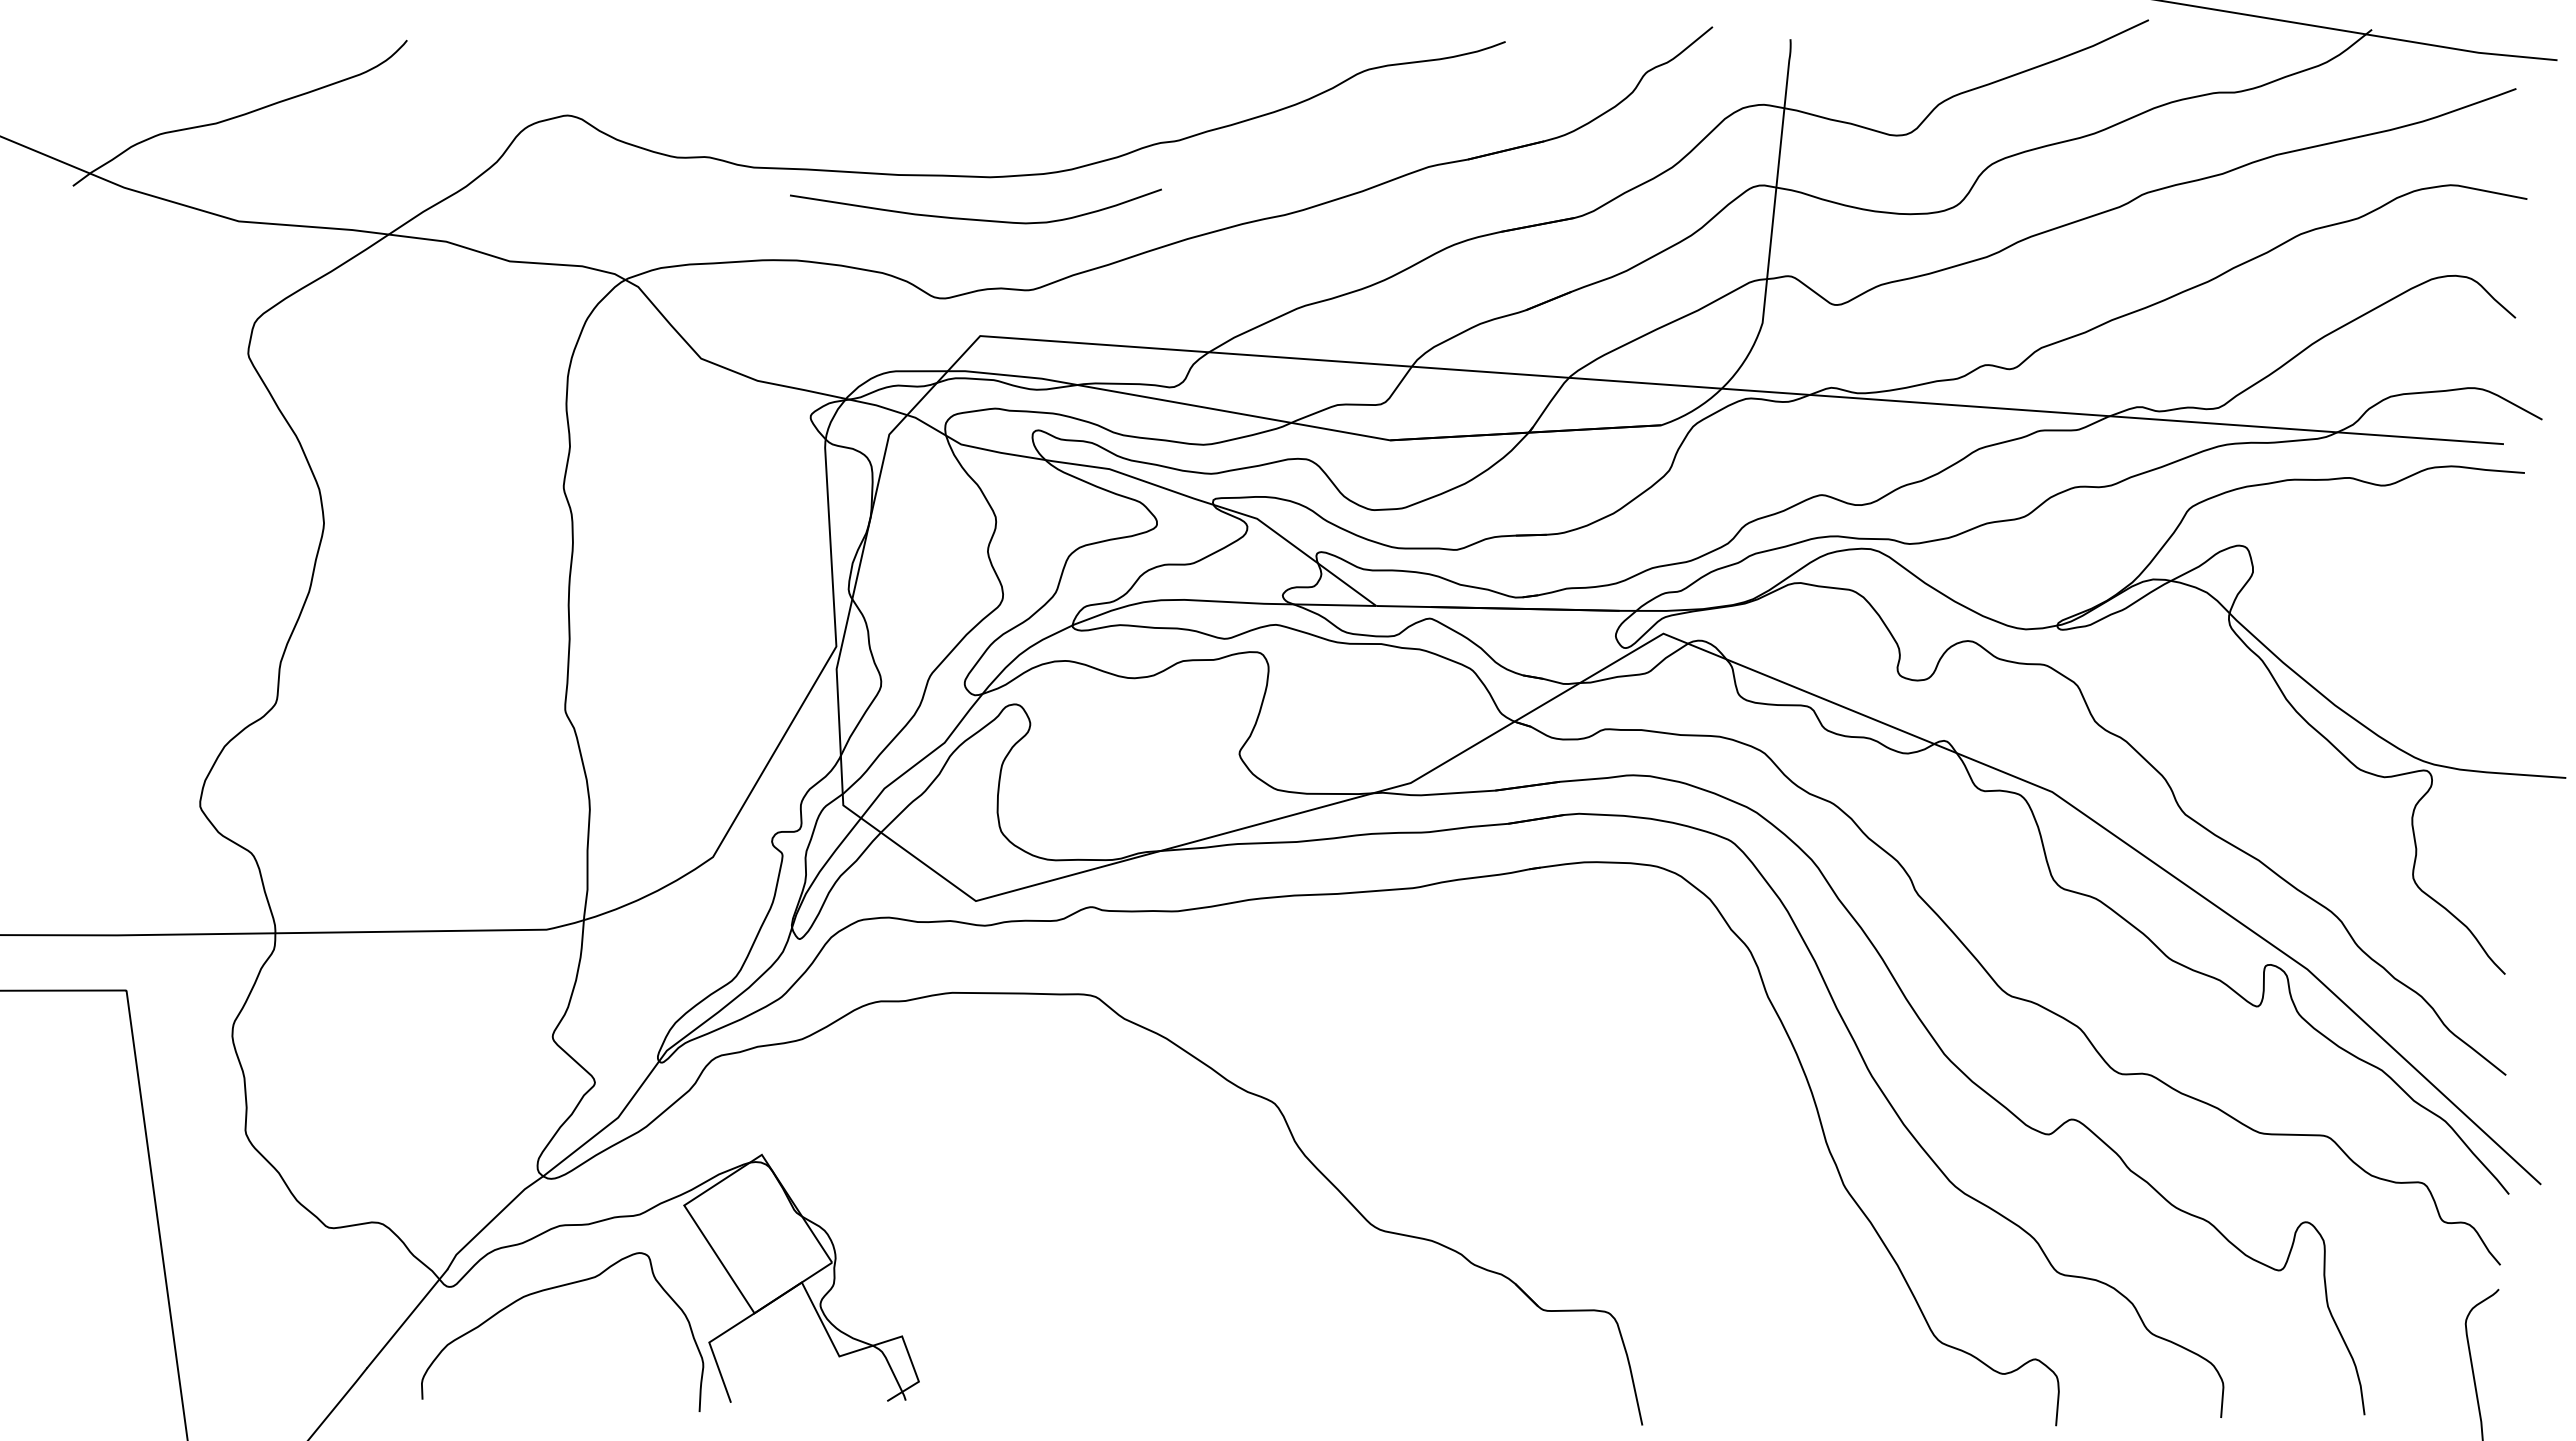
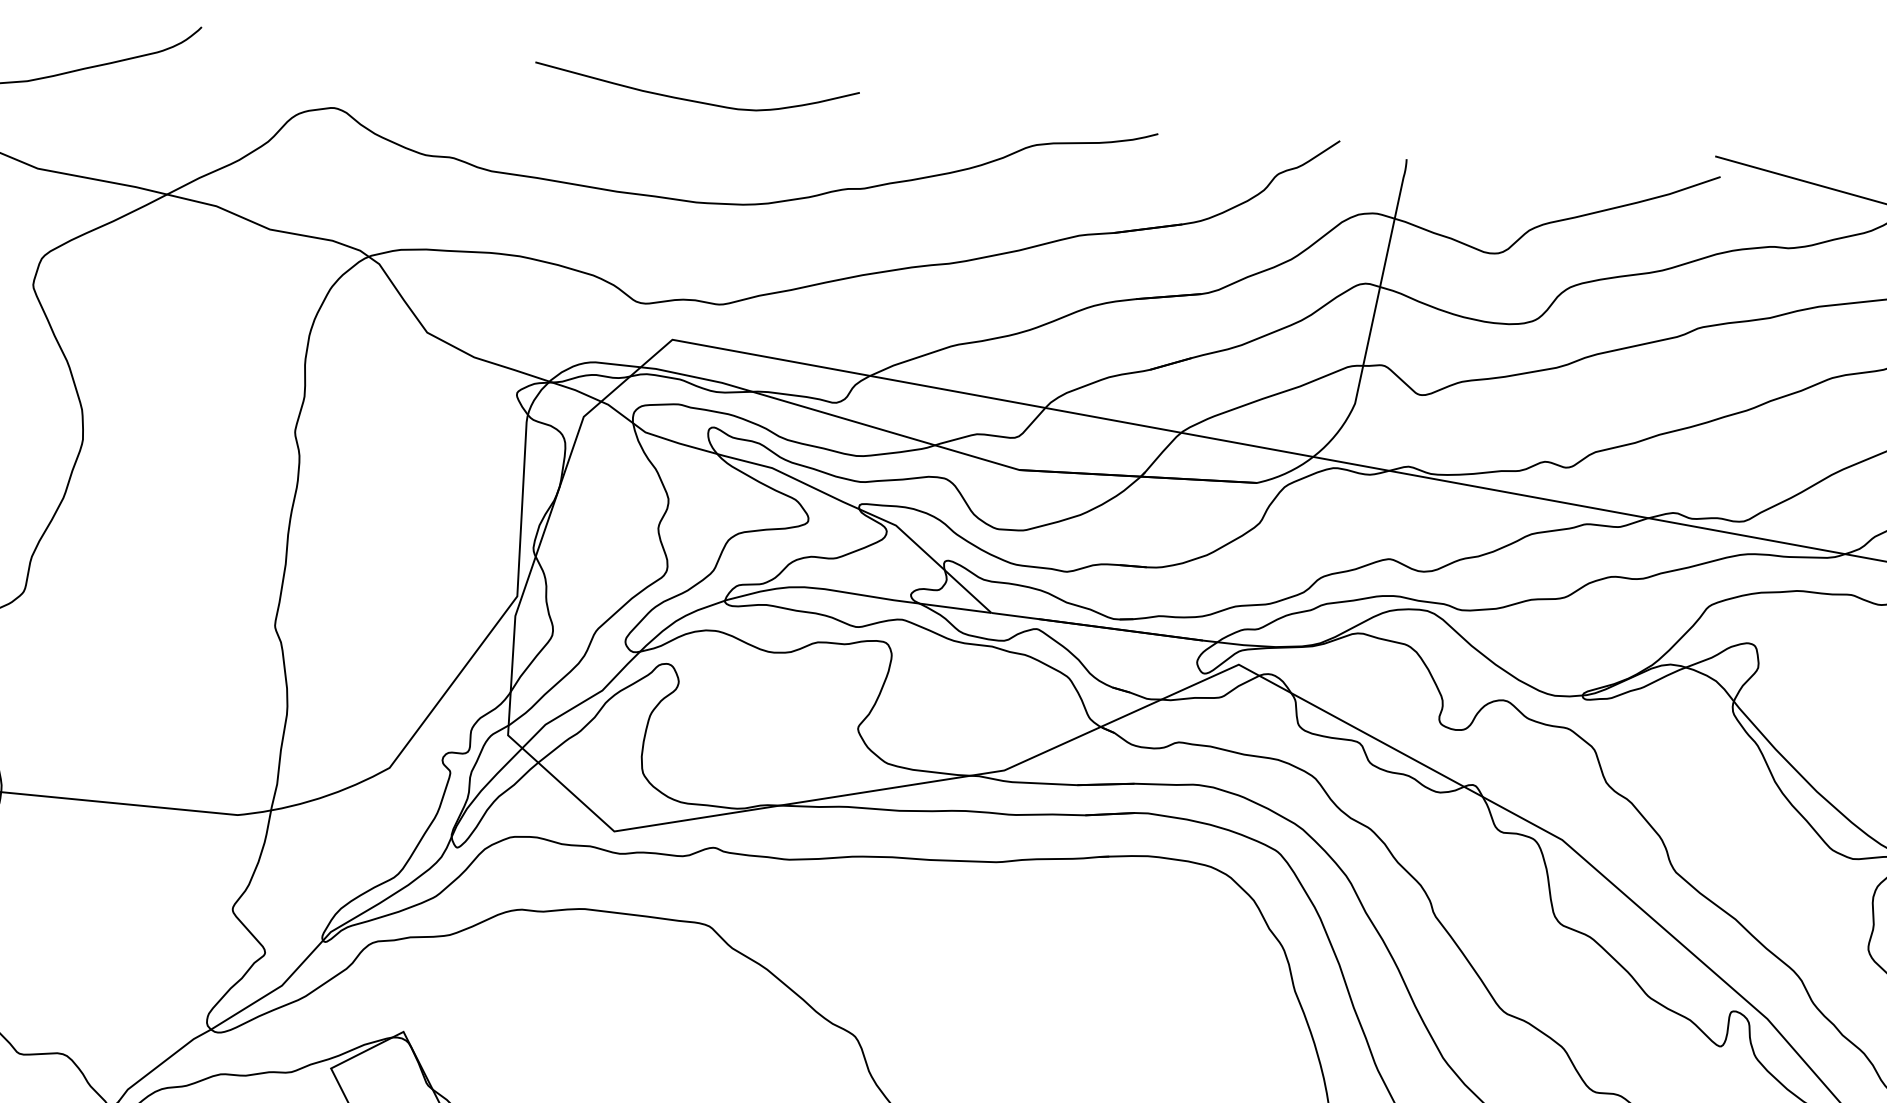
curve: (973, 218) -> (692, 100), moved

